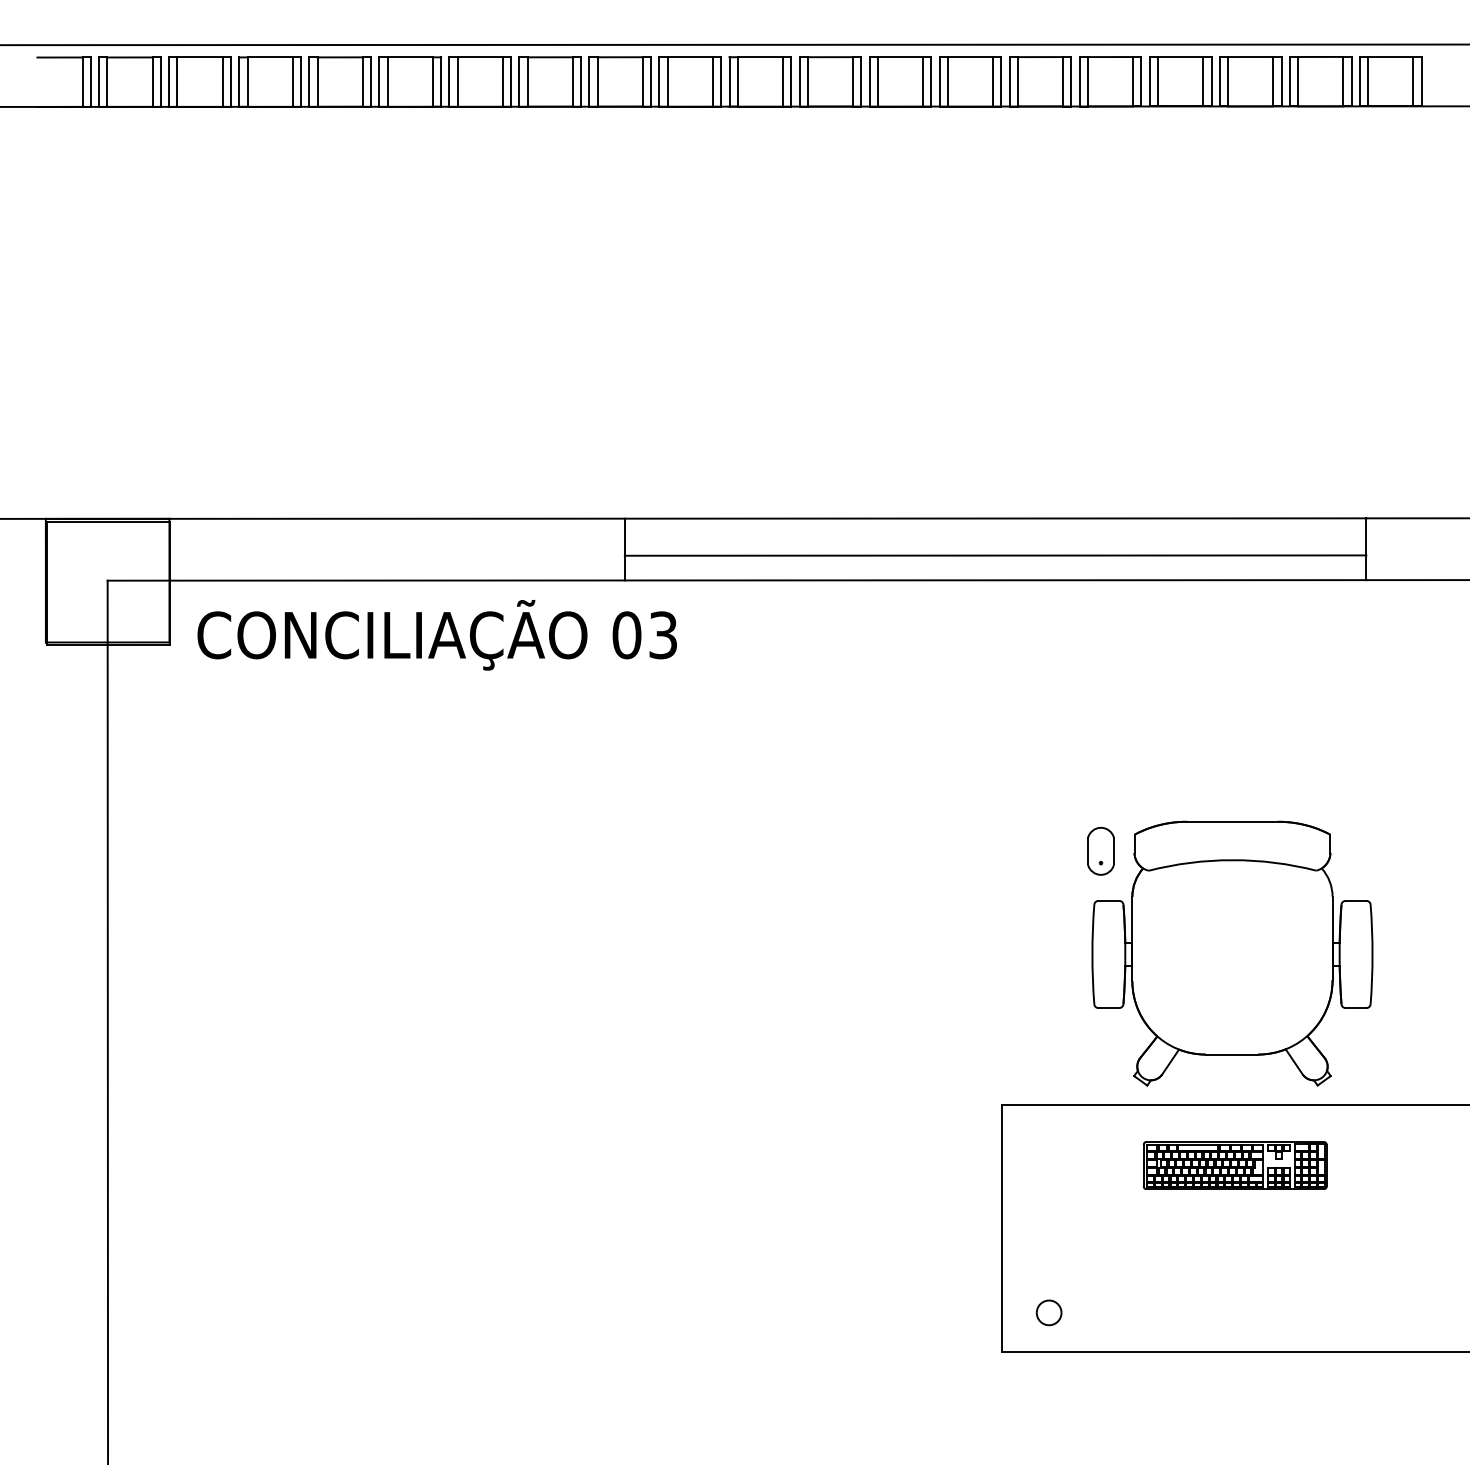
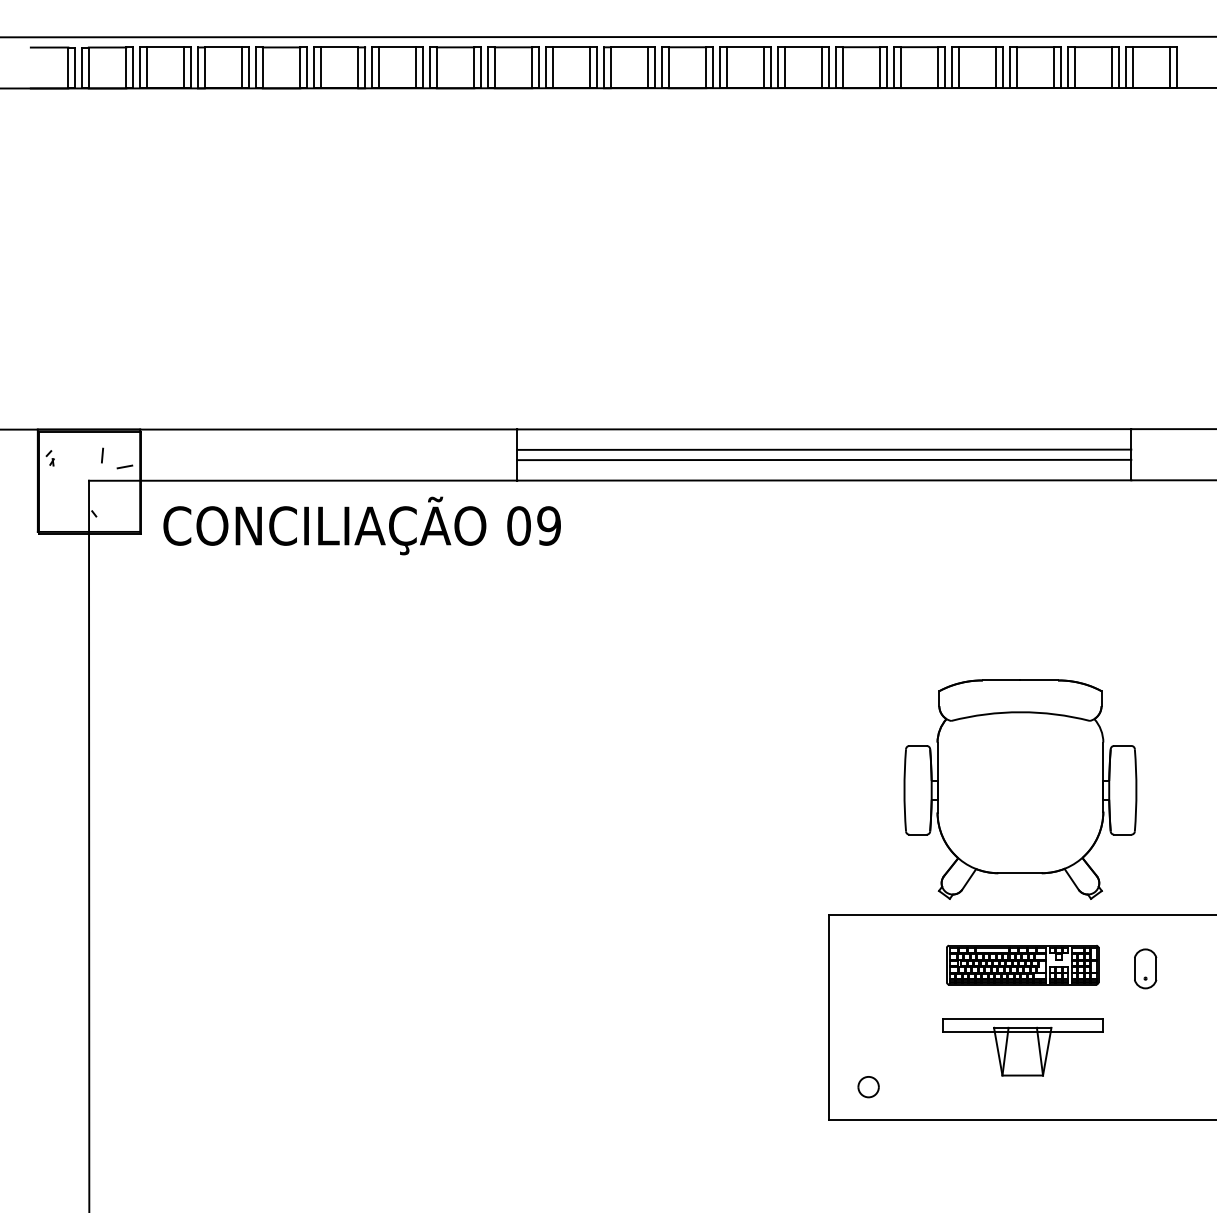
line: (995, 542) -> (824, 449), added
hatch: (108, 582) -> (89, 482), added
text: (662, 634) -> (548, 525), 03 -> 09
part: (1100, 850) -> (1145, 968), moved
part: (1234, 1265) -> (1022, 1047), added

